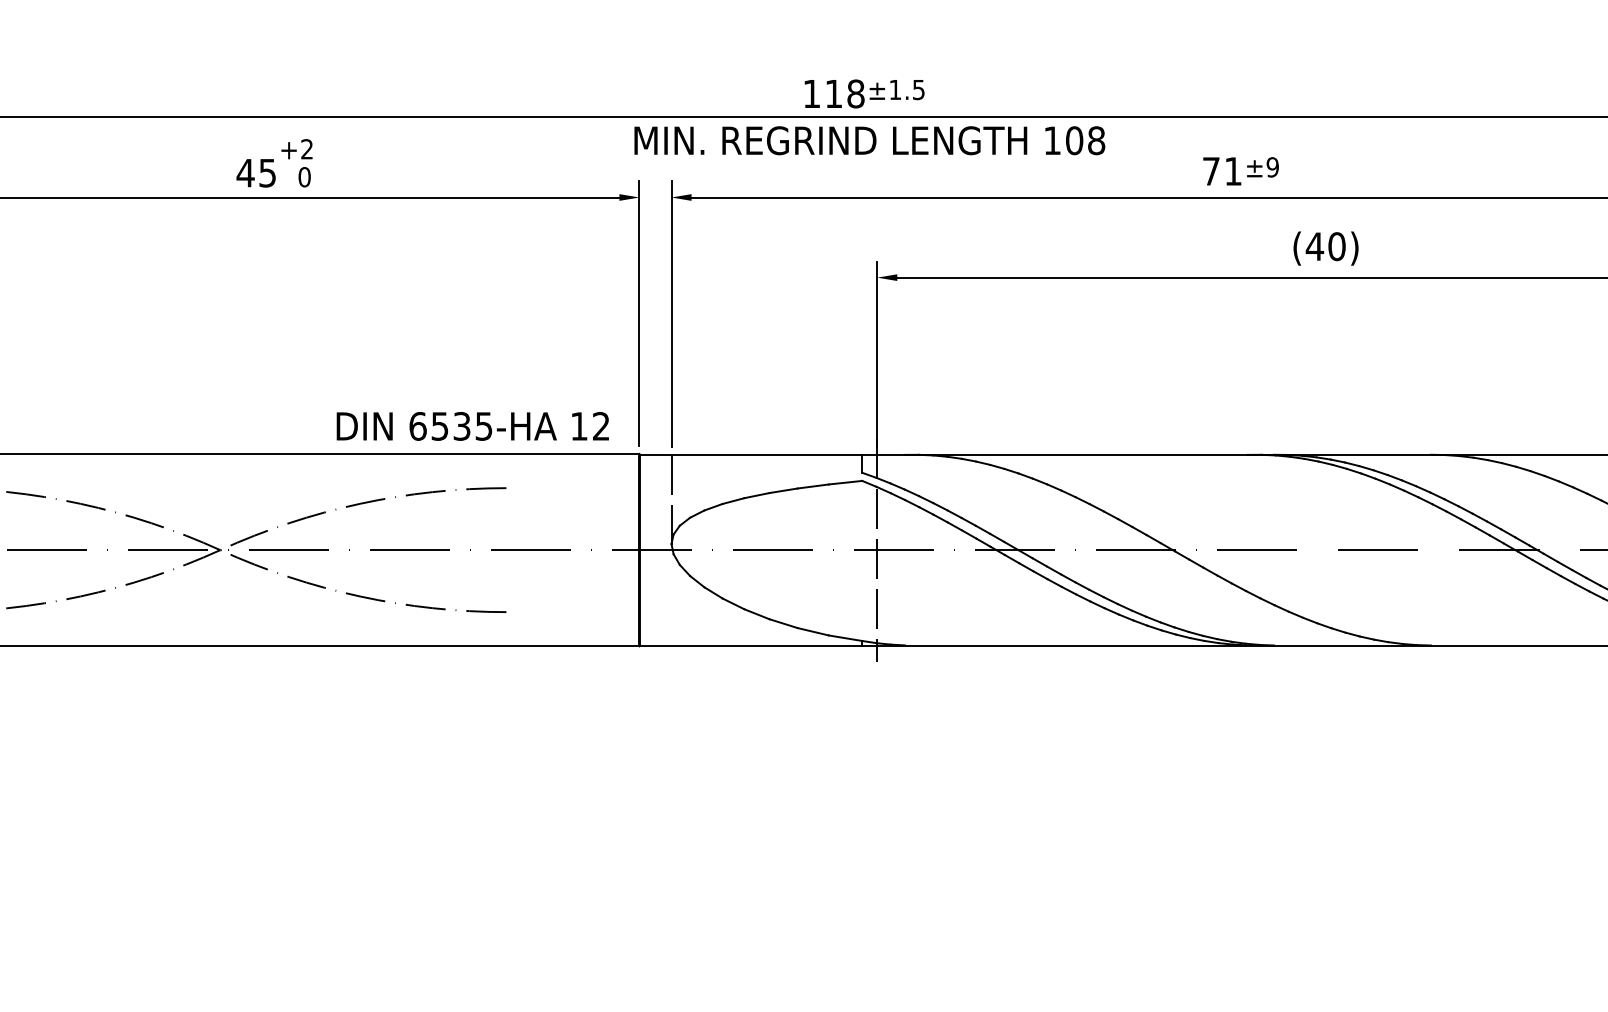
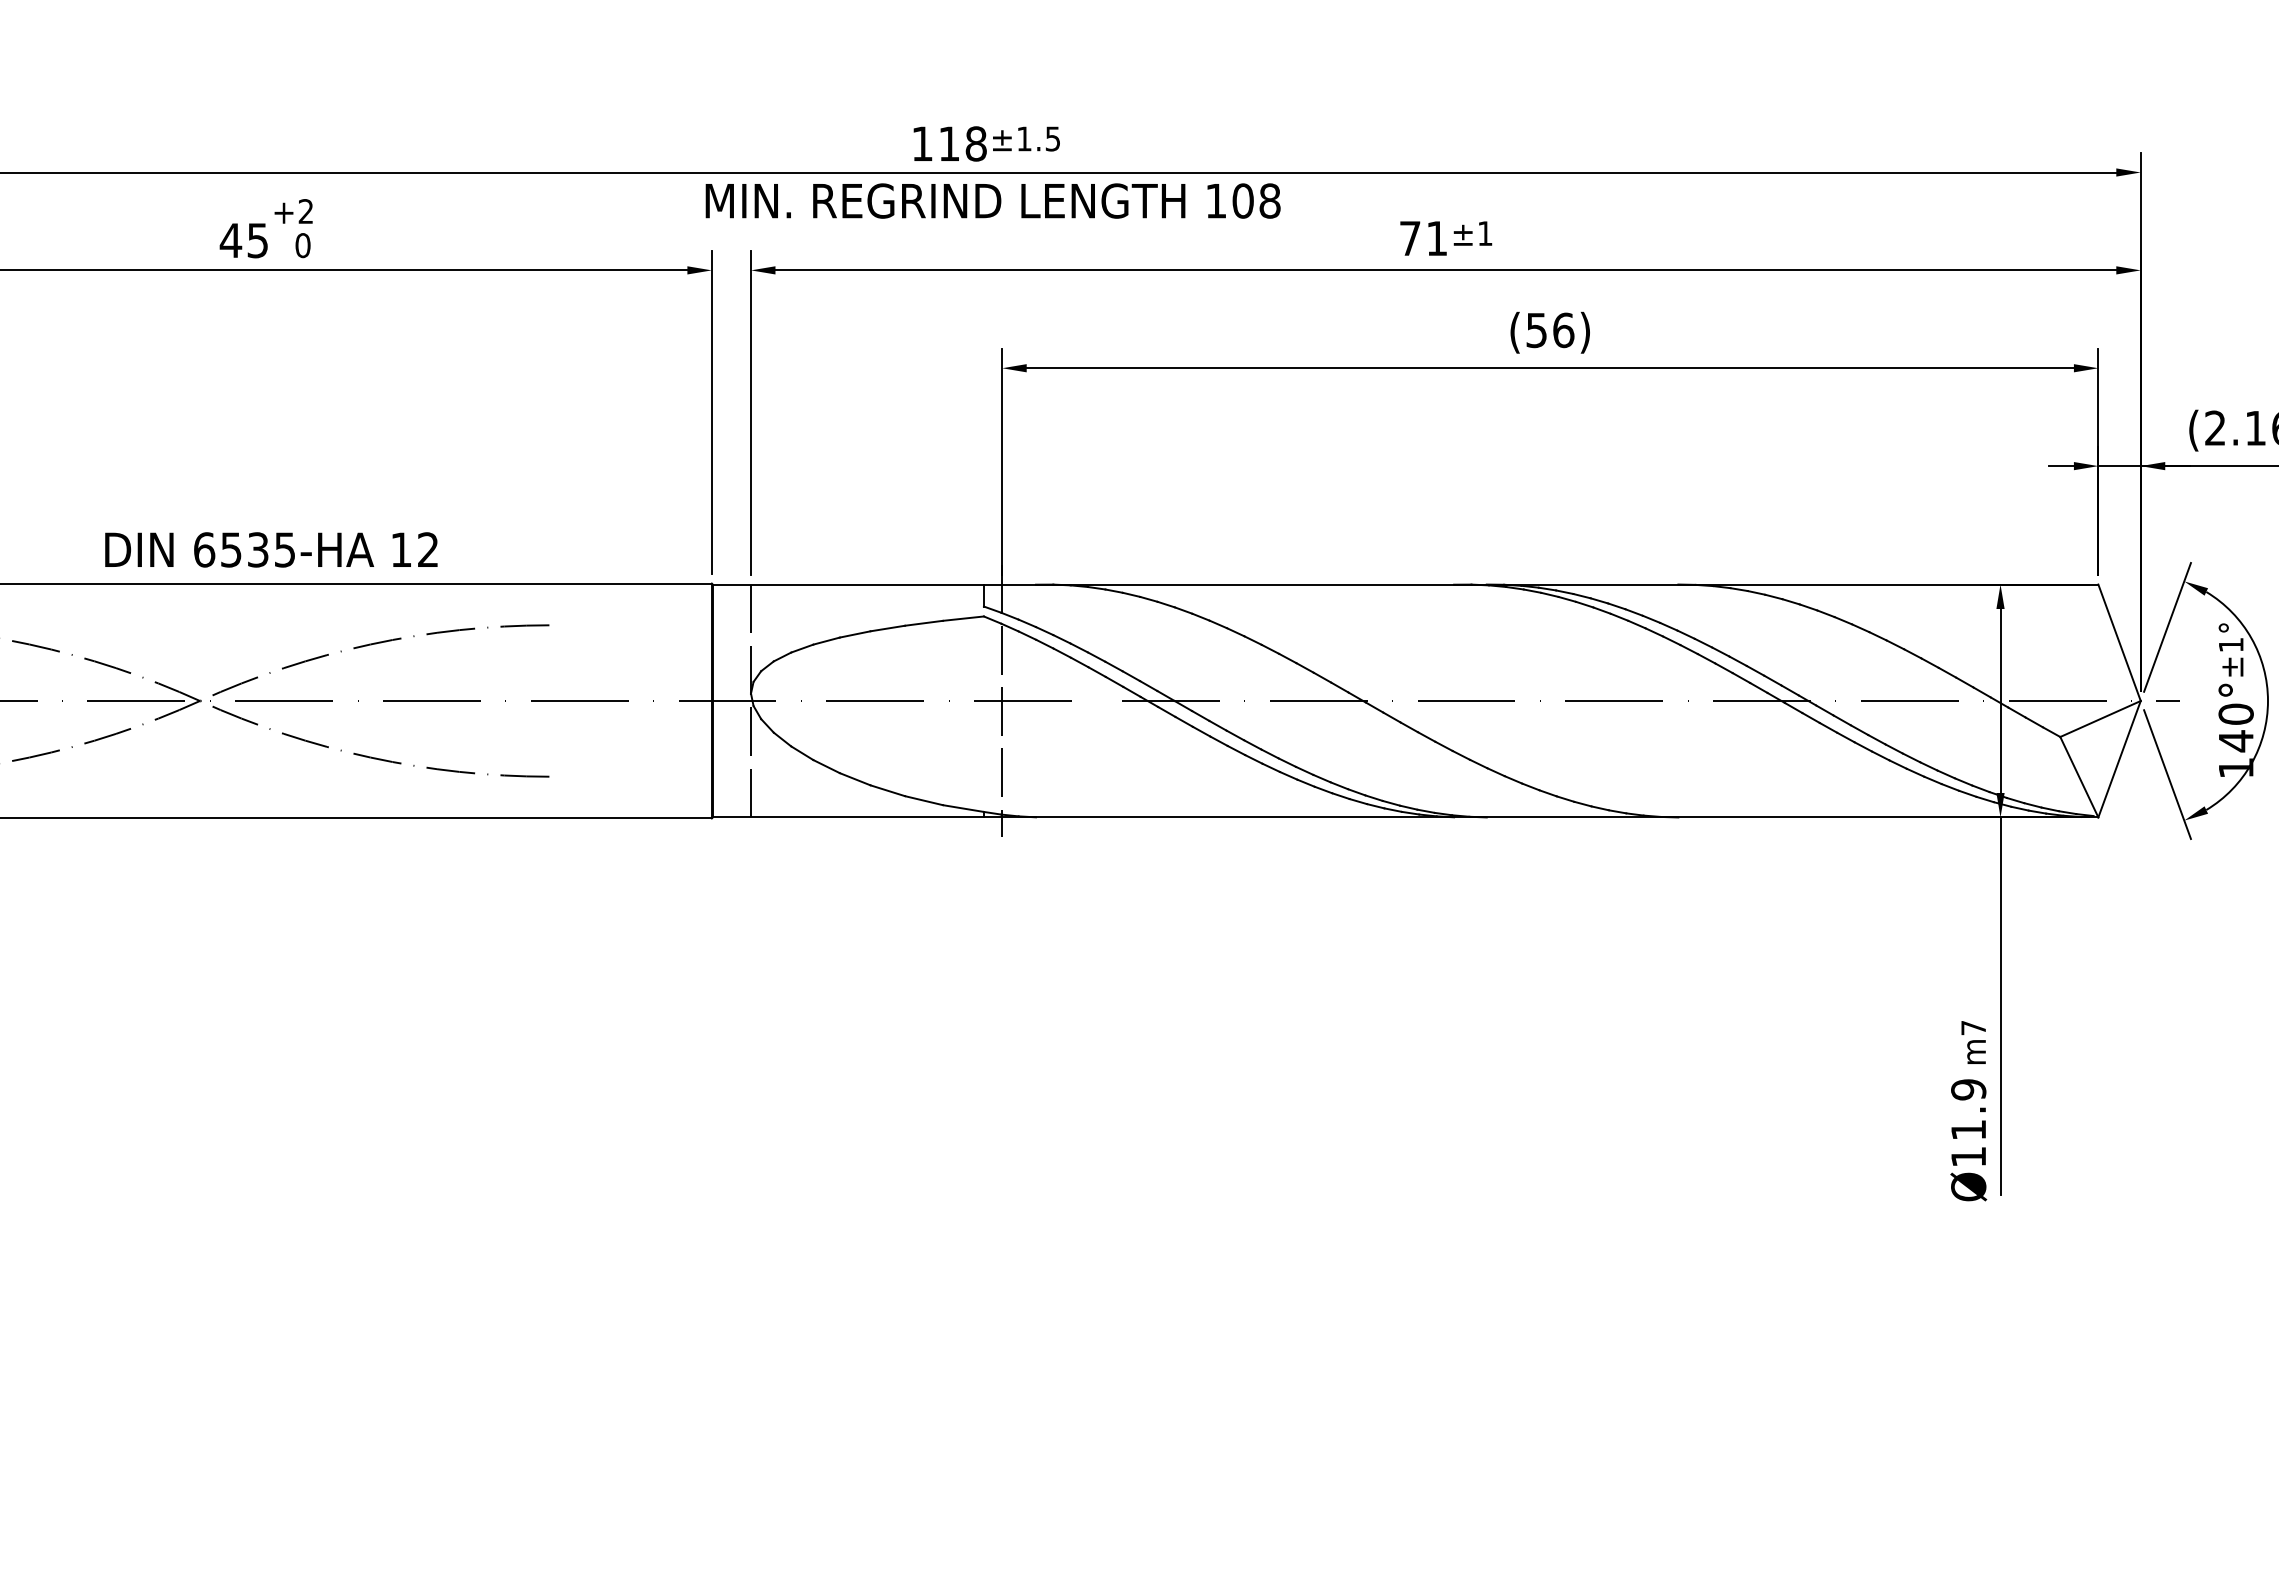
text: (1272, 167) -> (1484, 233), ±9 -> ±1
text: (1325, 246) -> (1549, 330), (40) -> (56)
text: (472, 426) -> (271, 549), moved
line: (671, 598) -> (751, 759), added

